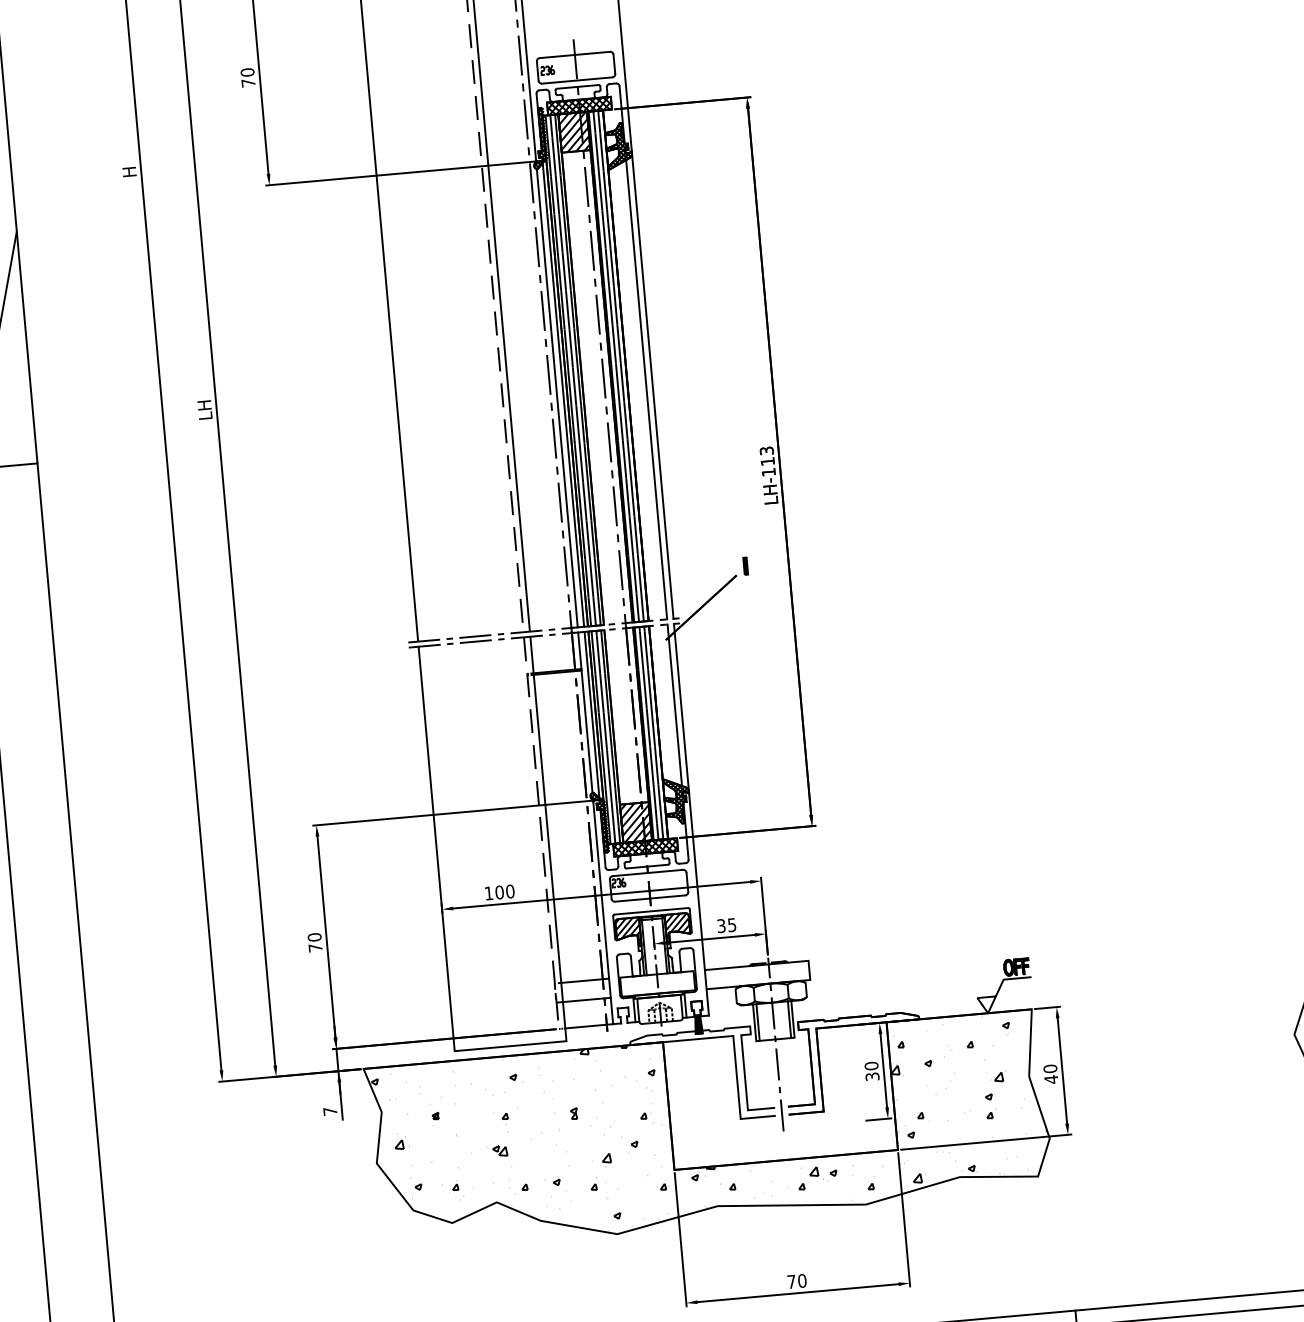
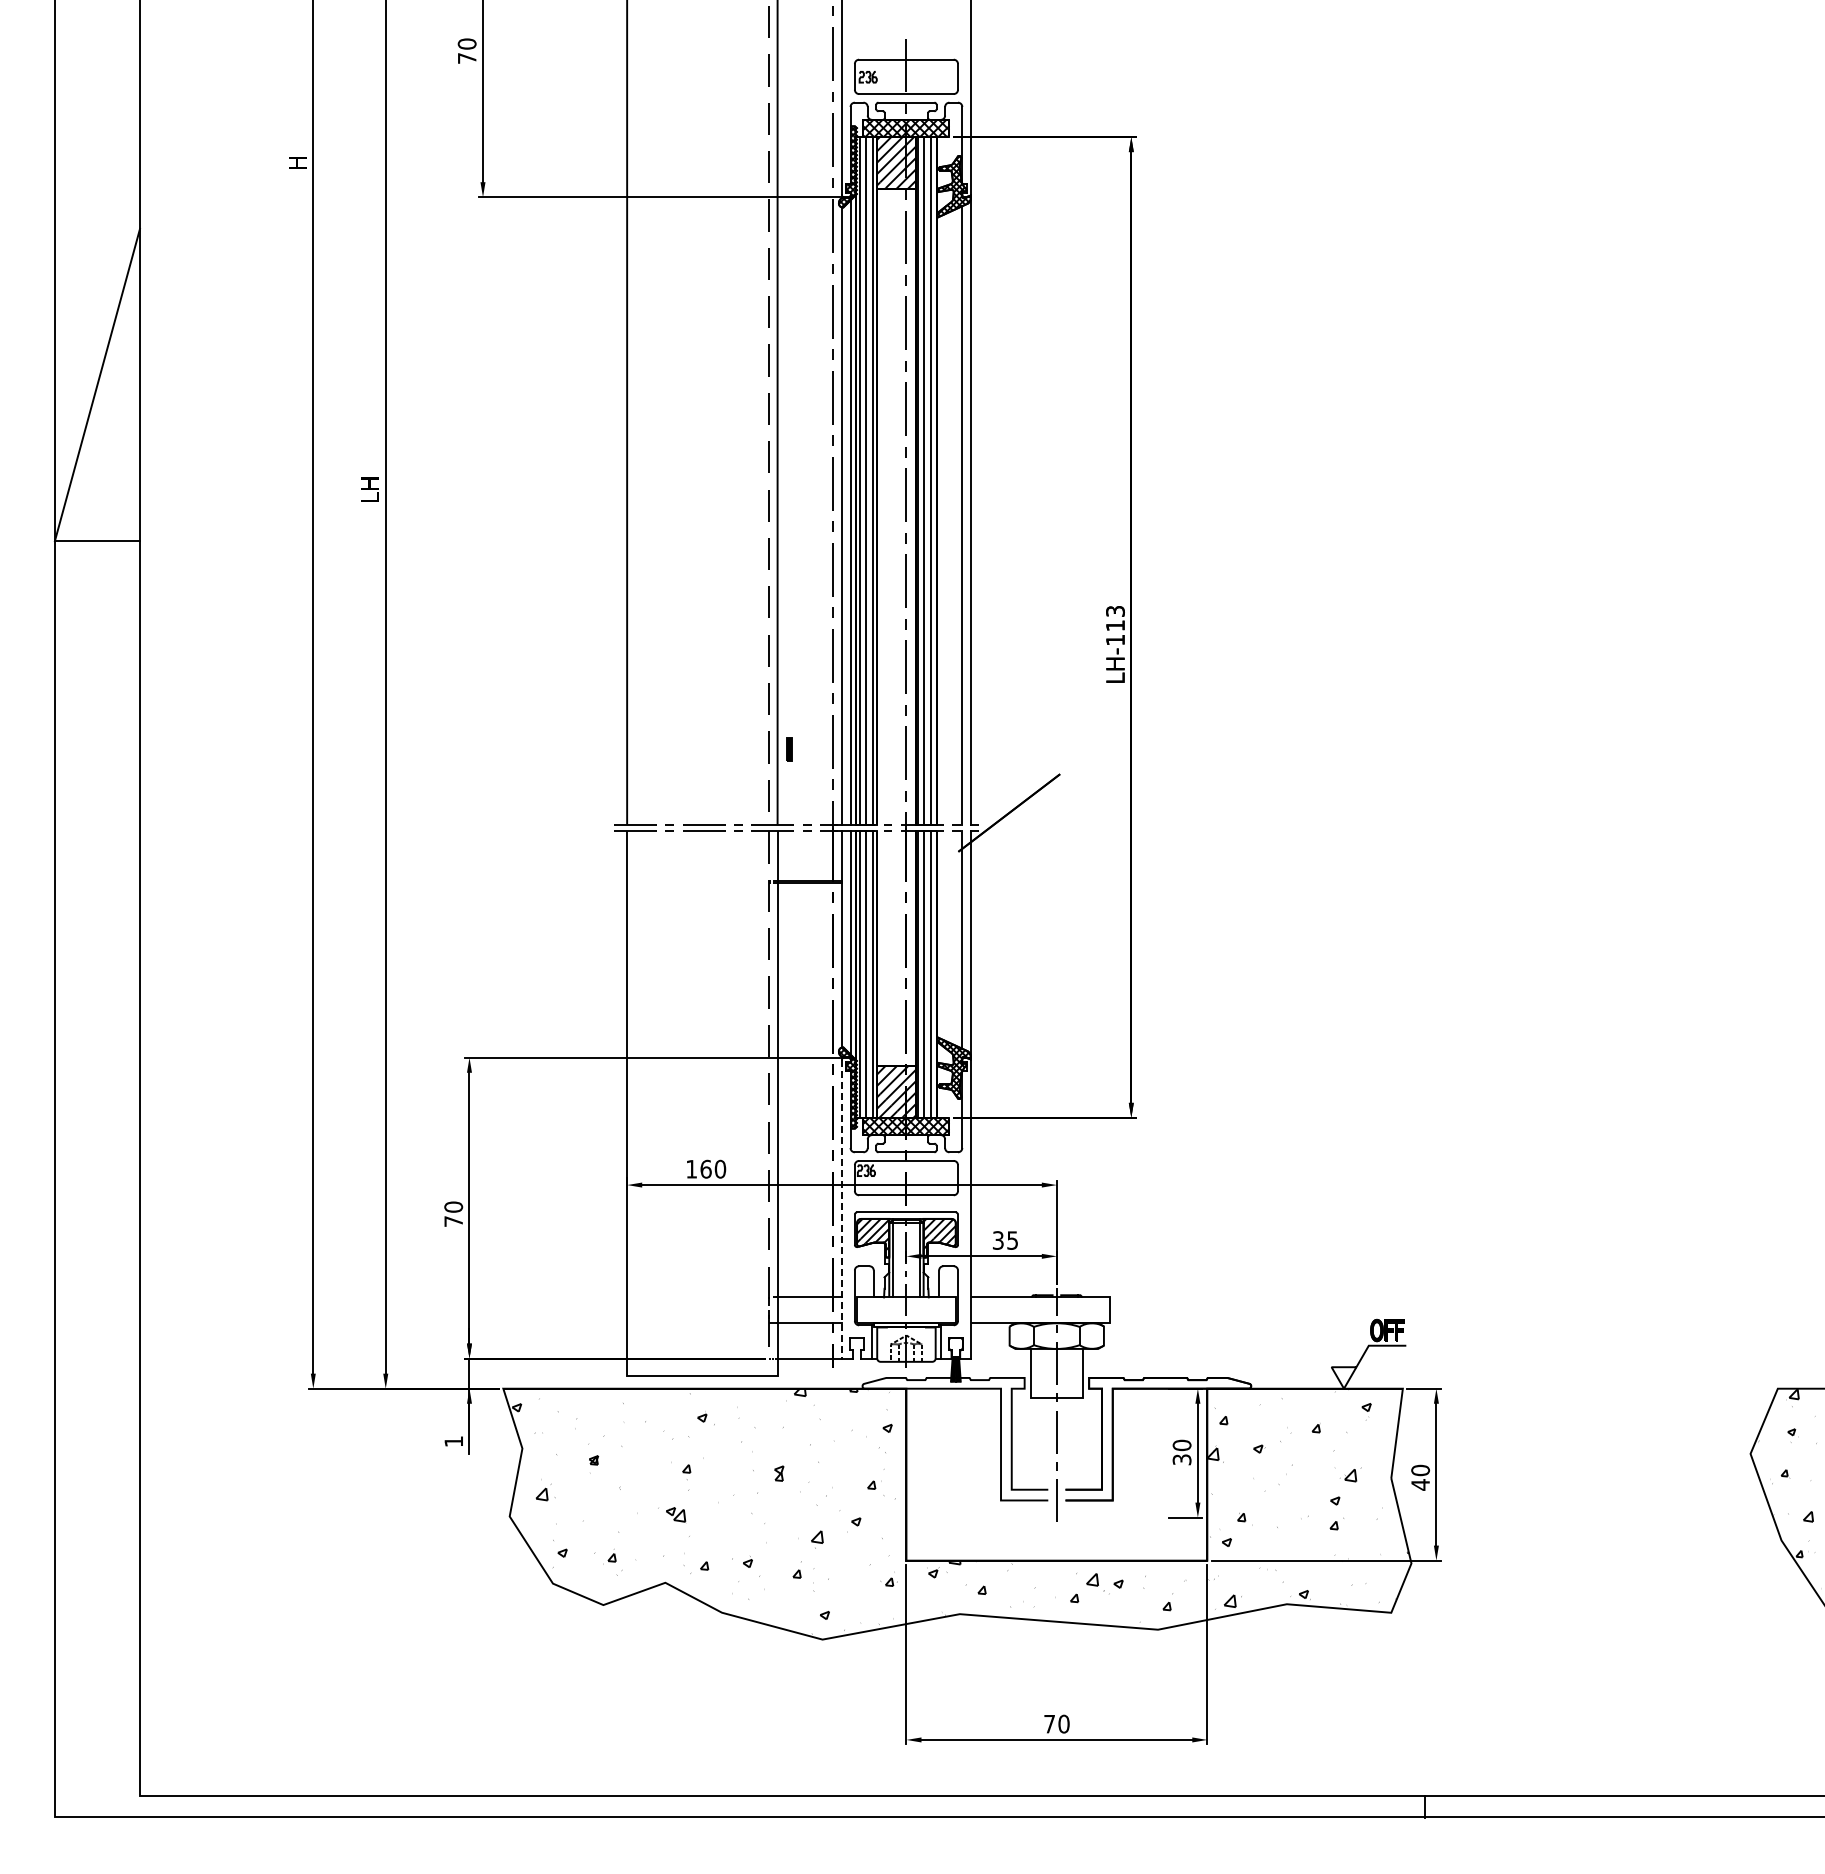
part: (745, 565) -> (789, 749), moved
text: (499, 891) -> (705, 1168), 100 -> 160
line: (602, 913) -> (841, 1209), solid -> dashed
line: (789, 1019) -> (1078, 1373), removed
line: (757, 1022) -> (1035, 1373), removed
text: (330, 1111) -> (453, 1441), 7 -> 1

